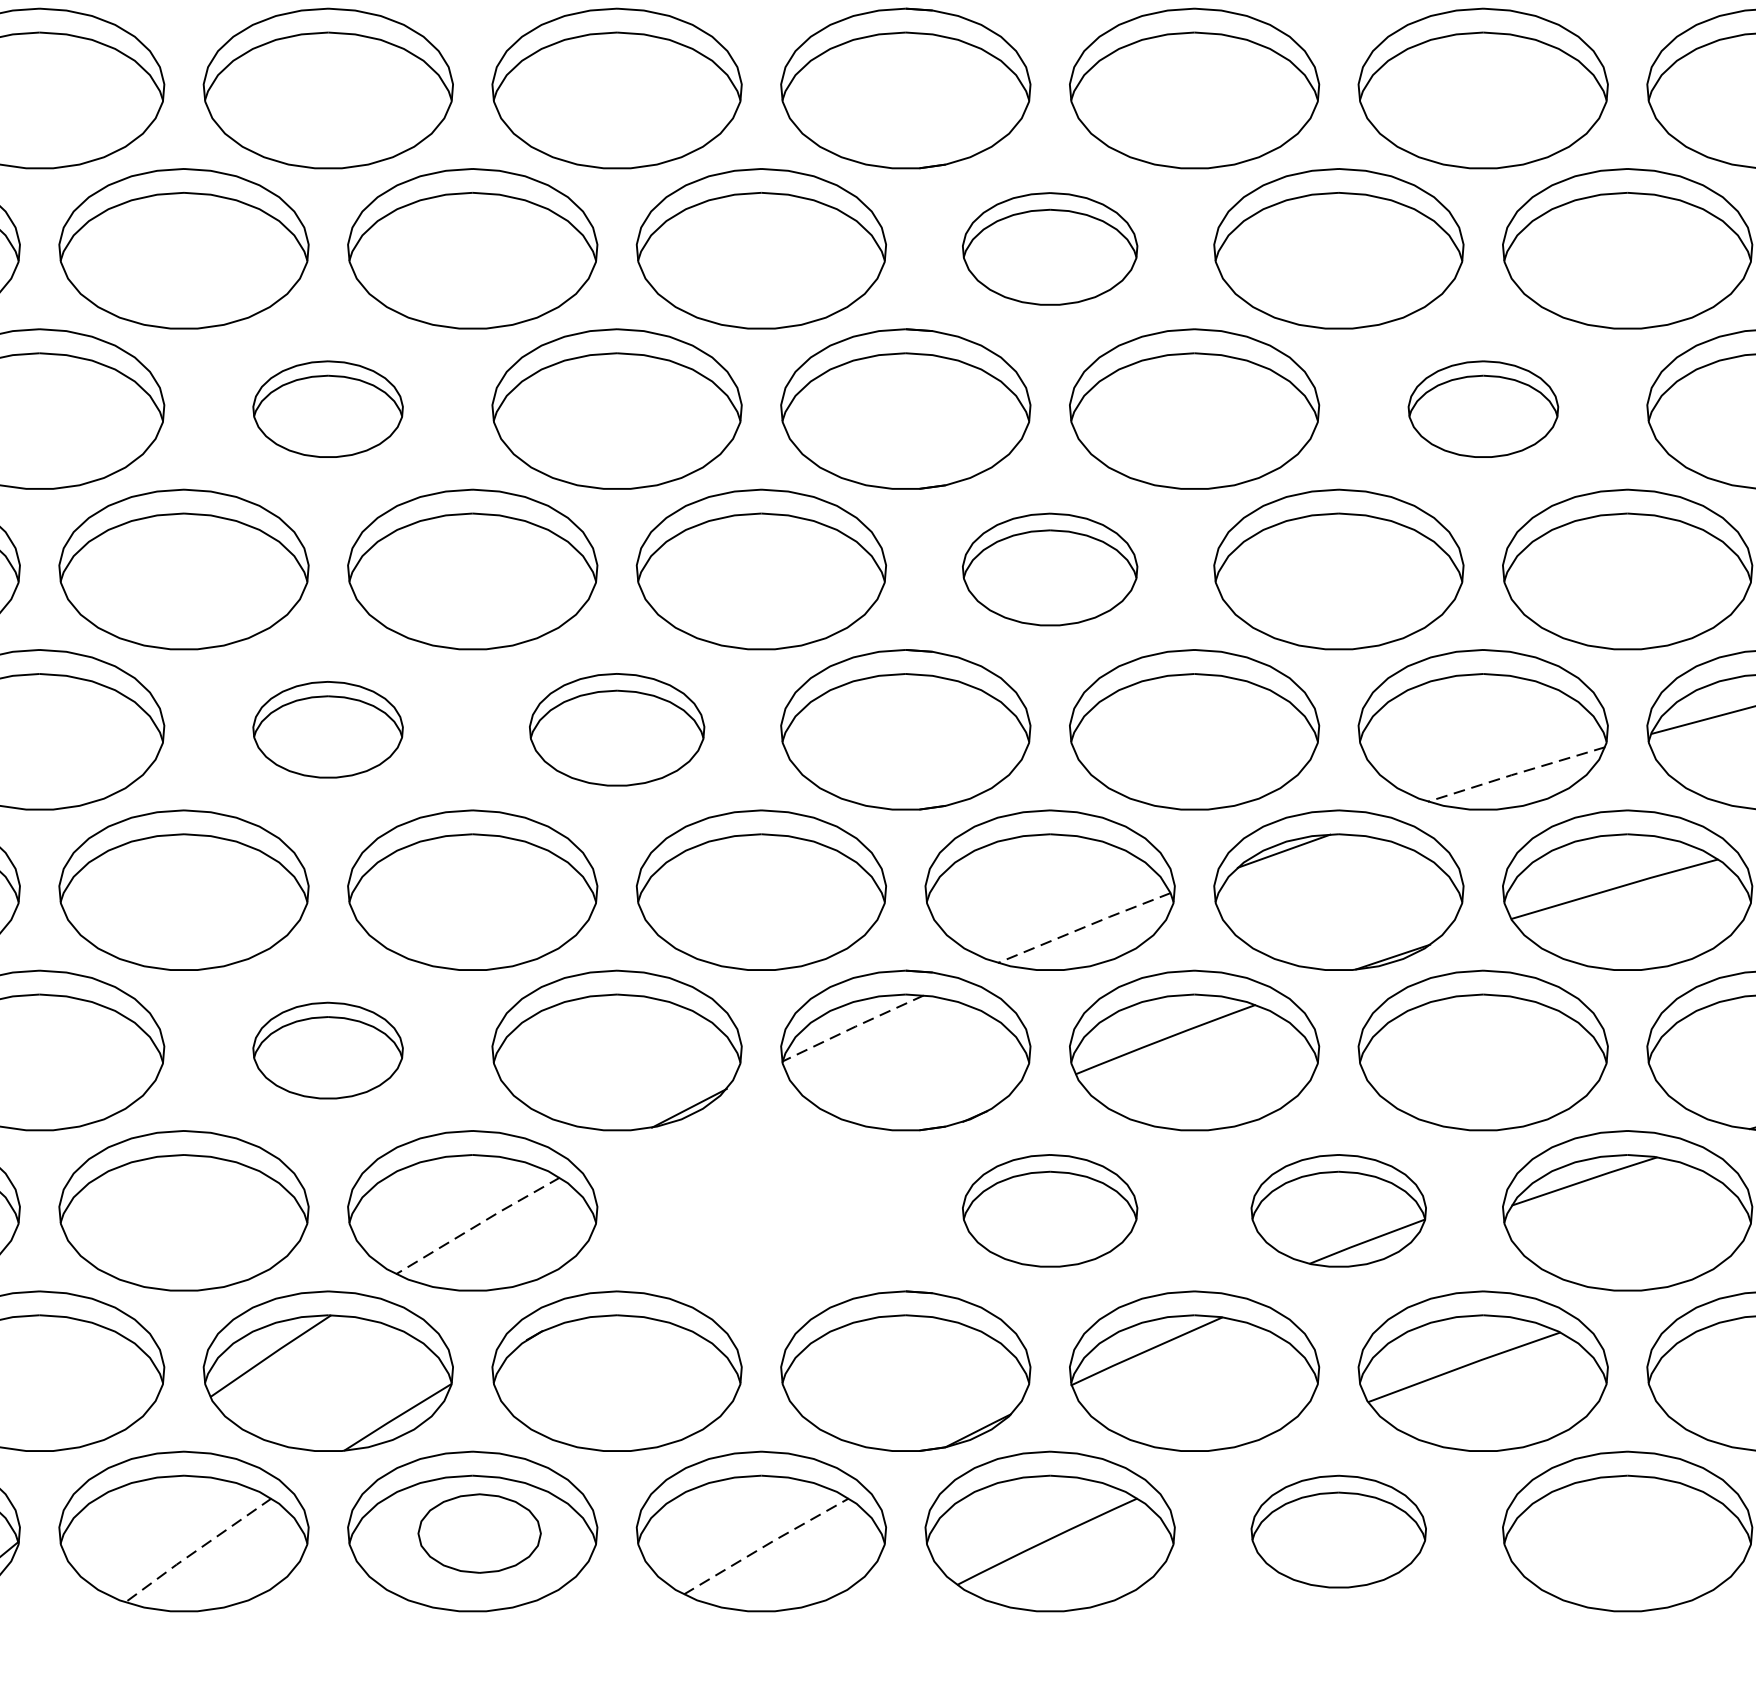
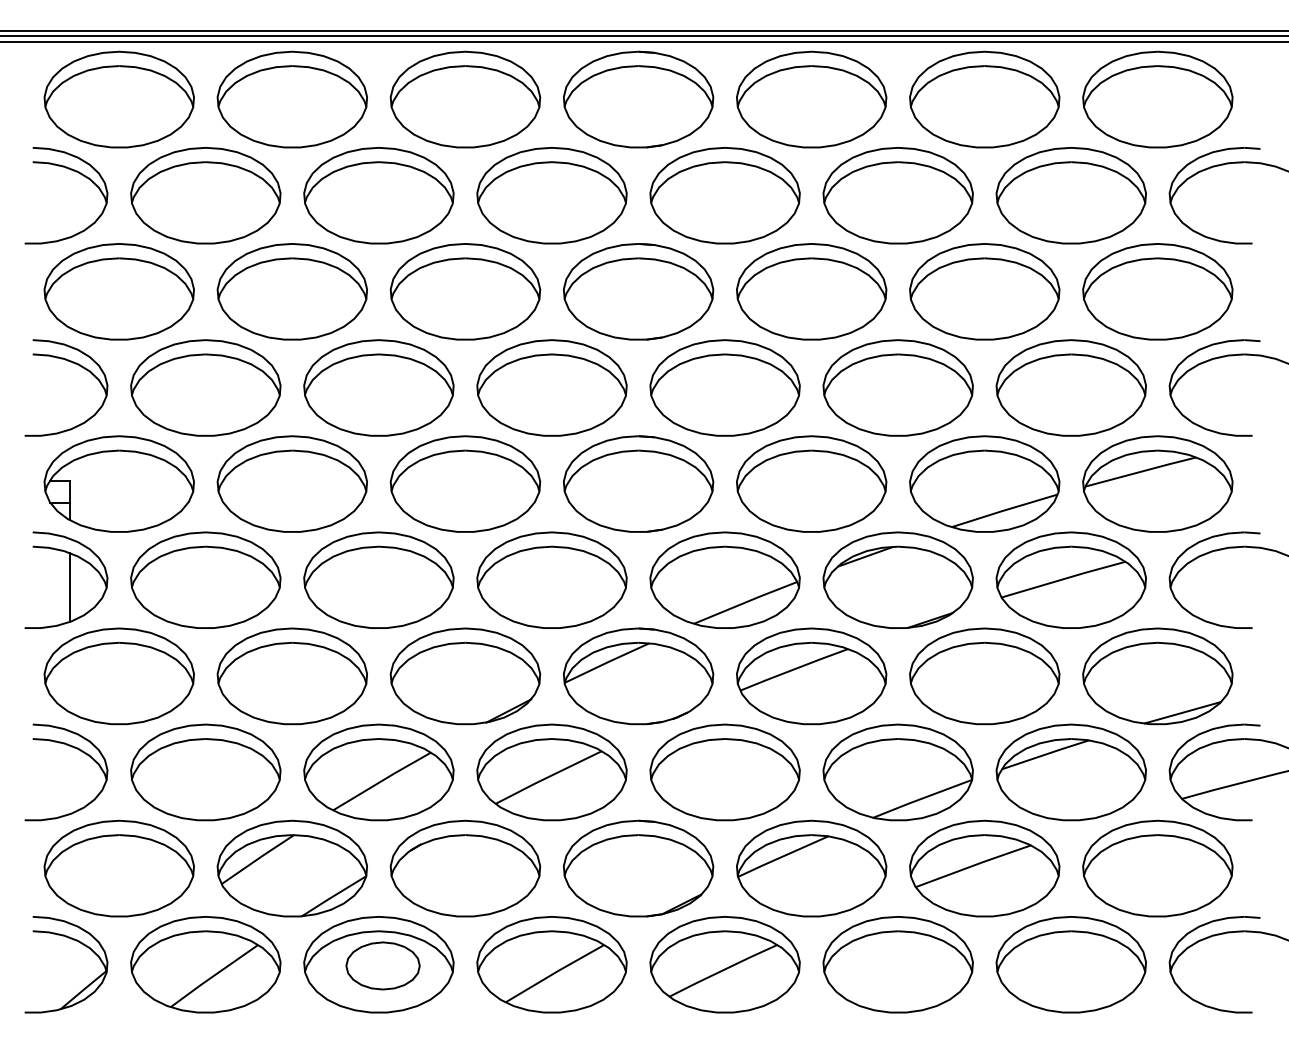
part: (1049, 248) -> (724, 195), size x1.43
part: (326, 408) -> (291, 291), size x1.67
part: (1482, 408) -> (984, 291), size x1.67
part: (1049, 568) -> (724, 387), size x1.43
part: (326, 728) -> (291, 483), size x1.67
part: (617, 728) -> (465, 483), size x1.43
line: (1514, 773) -> (1003, 510), dashed -> solid
line: (1085, 927) -> (746, 602), dashed -> solid
line: (852, 1027) -> (606, 662), dashed -> solid
part: (326, 1050) -> (291, 676), size x1.67
part: (760, 1210) -> (551, 772), added
part: (1049, 1210) -> (724, 772), size x1.43
part: (1337, 1210) -> (897, 772), size x1.43
line: (478, 1224) -> (382, 780), dashed -> solid
part: (1337, 1531) -> (897, 964), size x1.43
line: (767, 1544) -> (555, 972), dashed -> solid
line: (196, 1551) -> (213, 976), dashed -> solid

